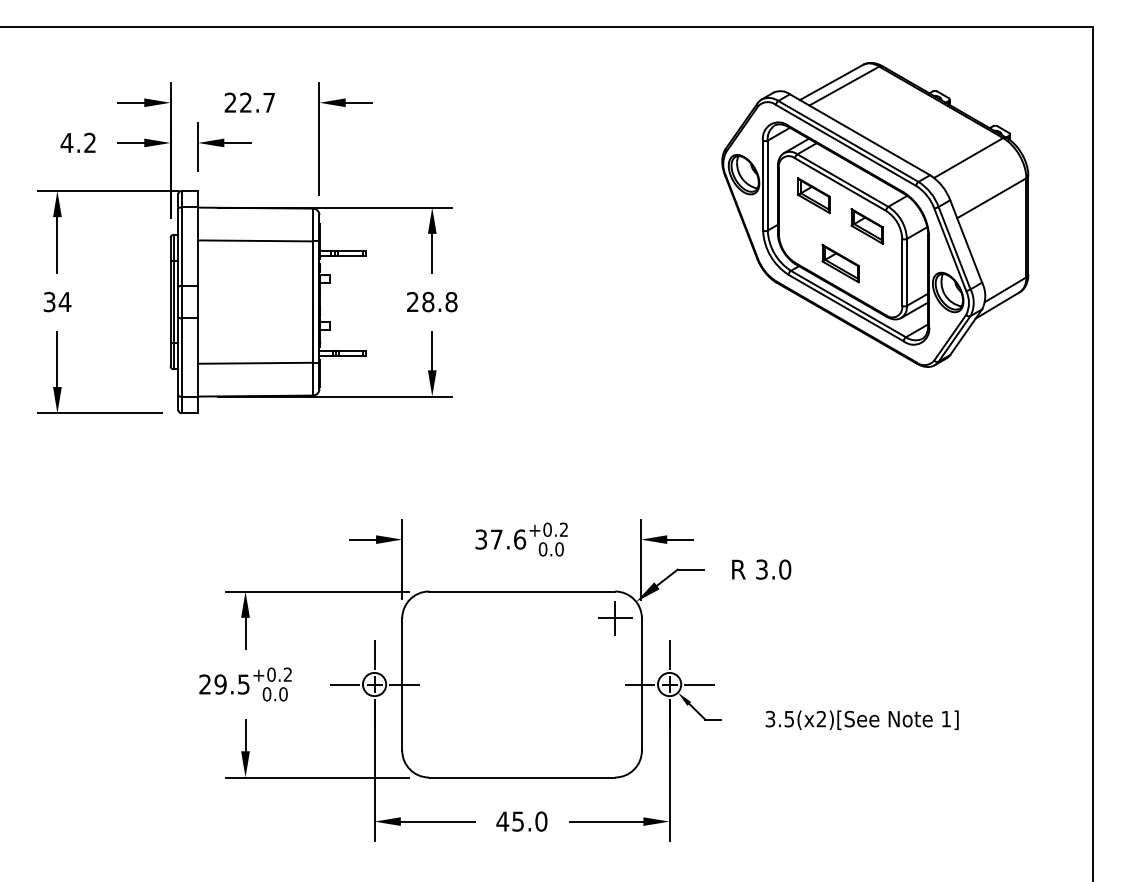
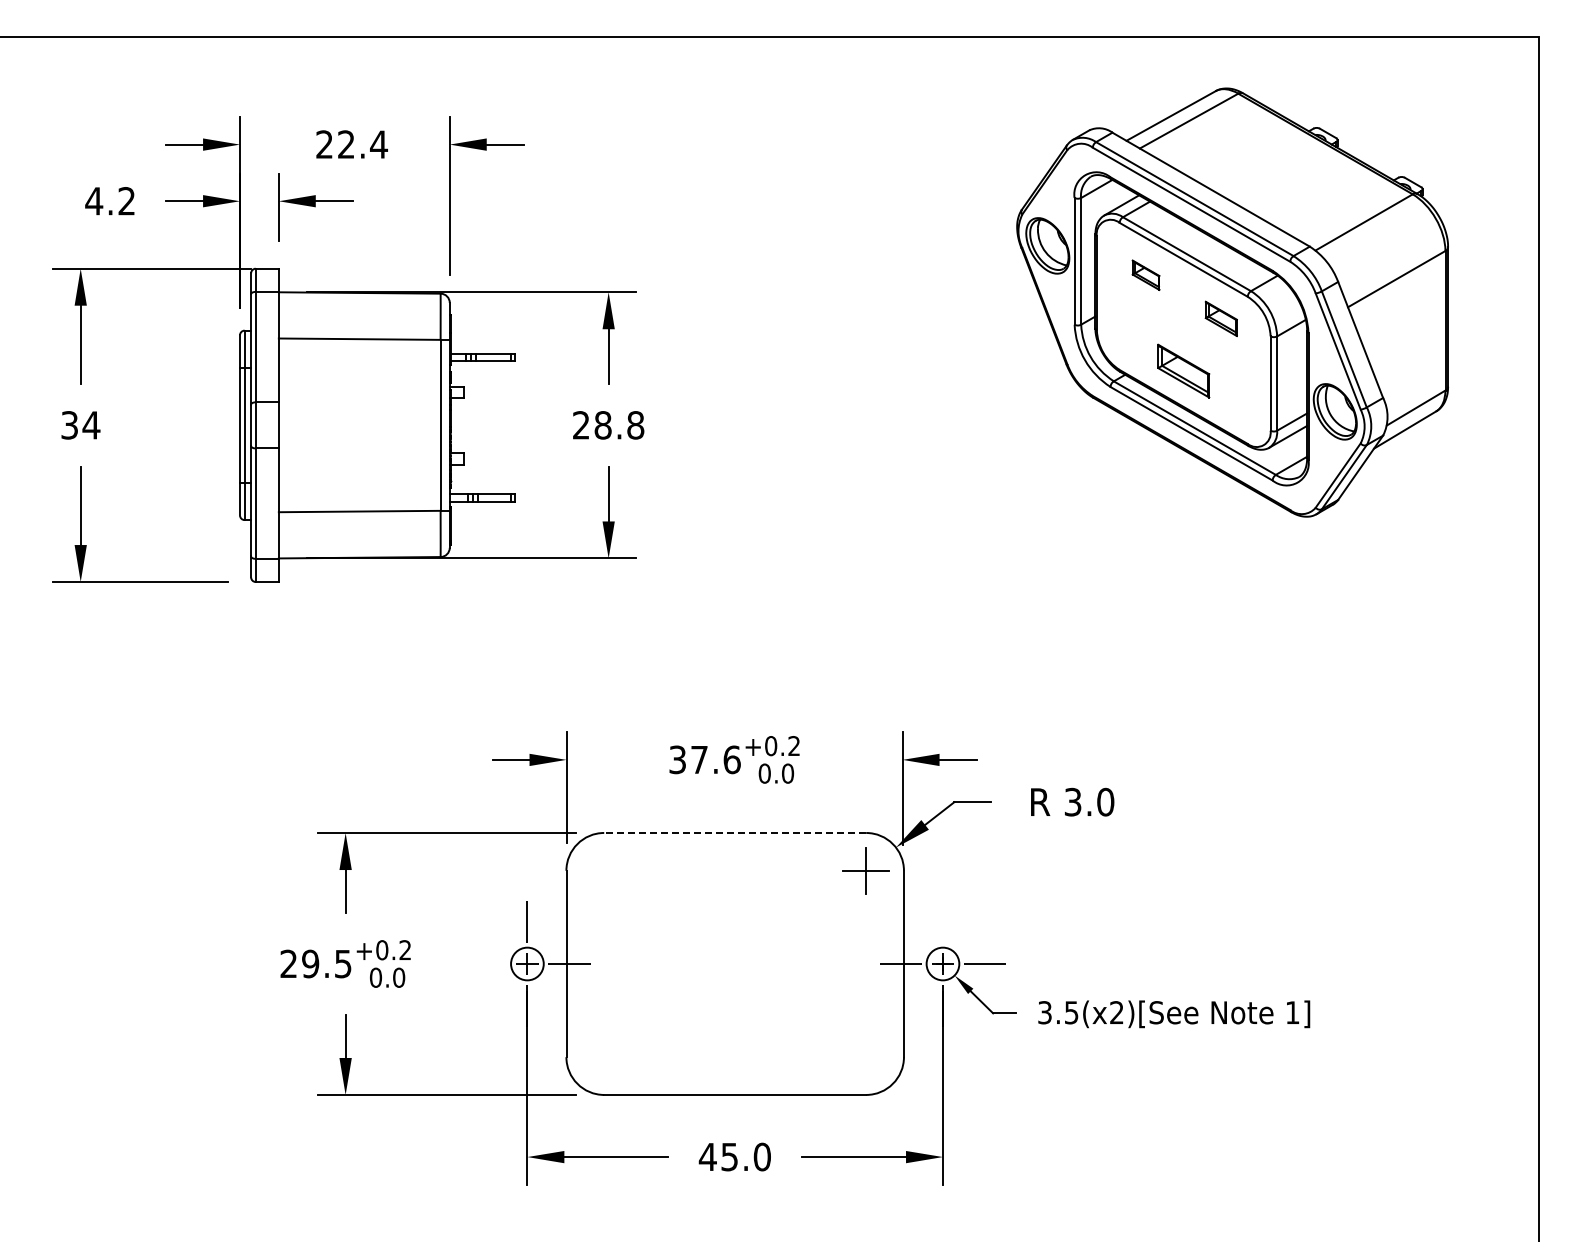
text: (269, 102) -> (379, 144), 22.7 -> 22.4
part: (813, 194) -> (1145, 274), size x0.6
part: (867, 226) -> (1221, 318), size x0.7
line: (522, 591) -> (735, 833), solid -> dashed
line: (669, 654) -> (942, 921), removed
line: (344, 684) -> (485, 964), removed
text: (862, 720) -> (1174, 1014), moved

